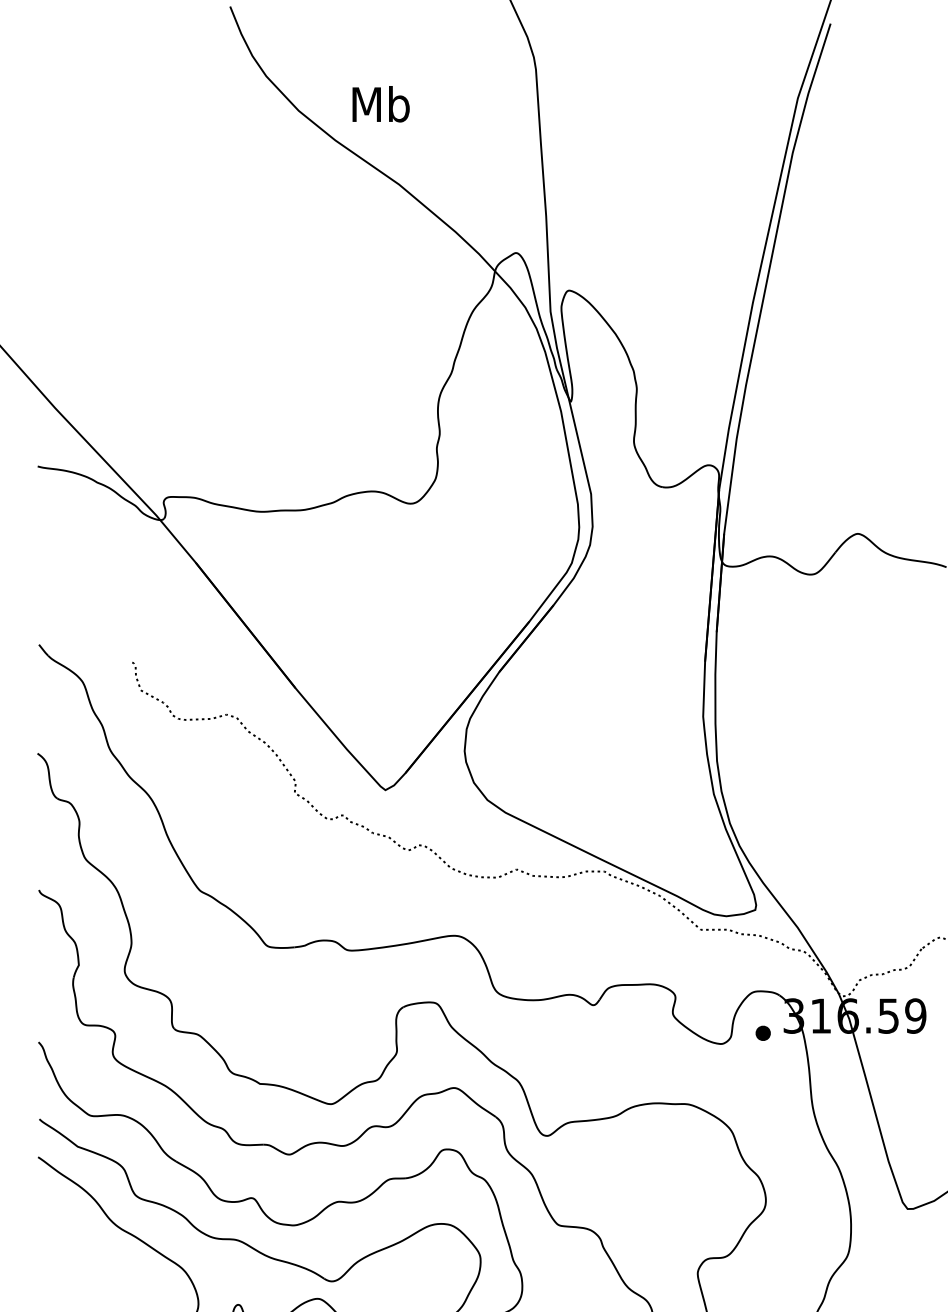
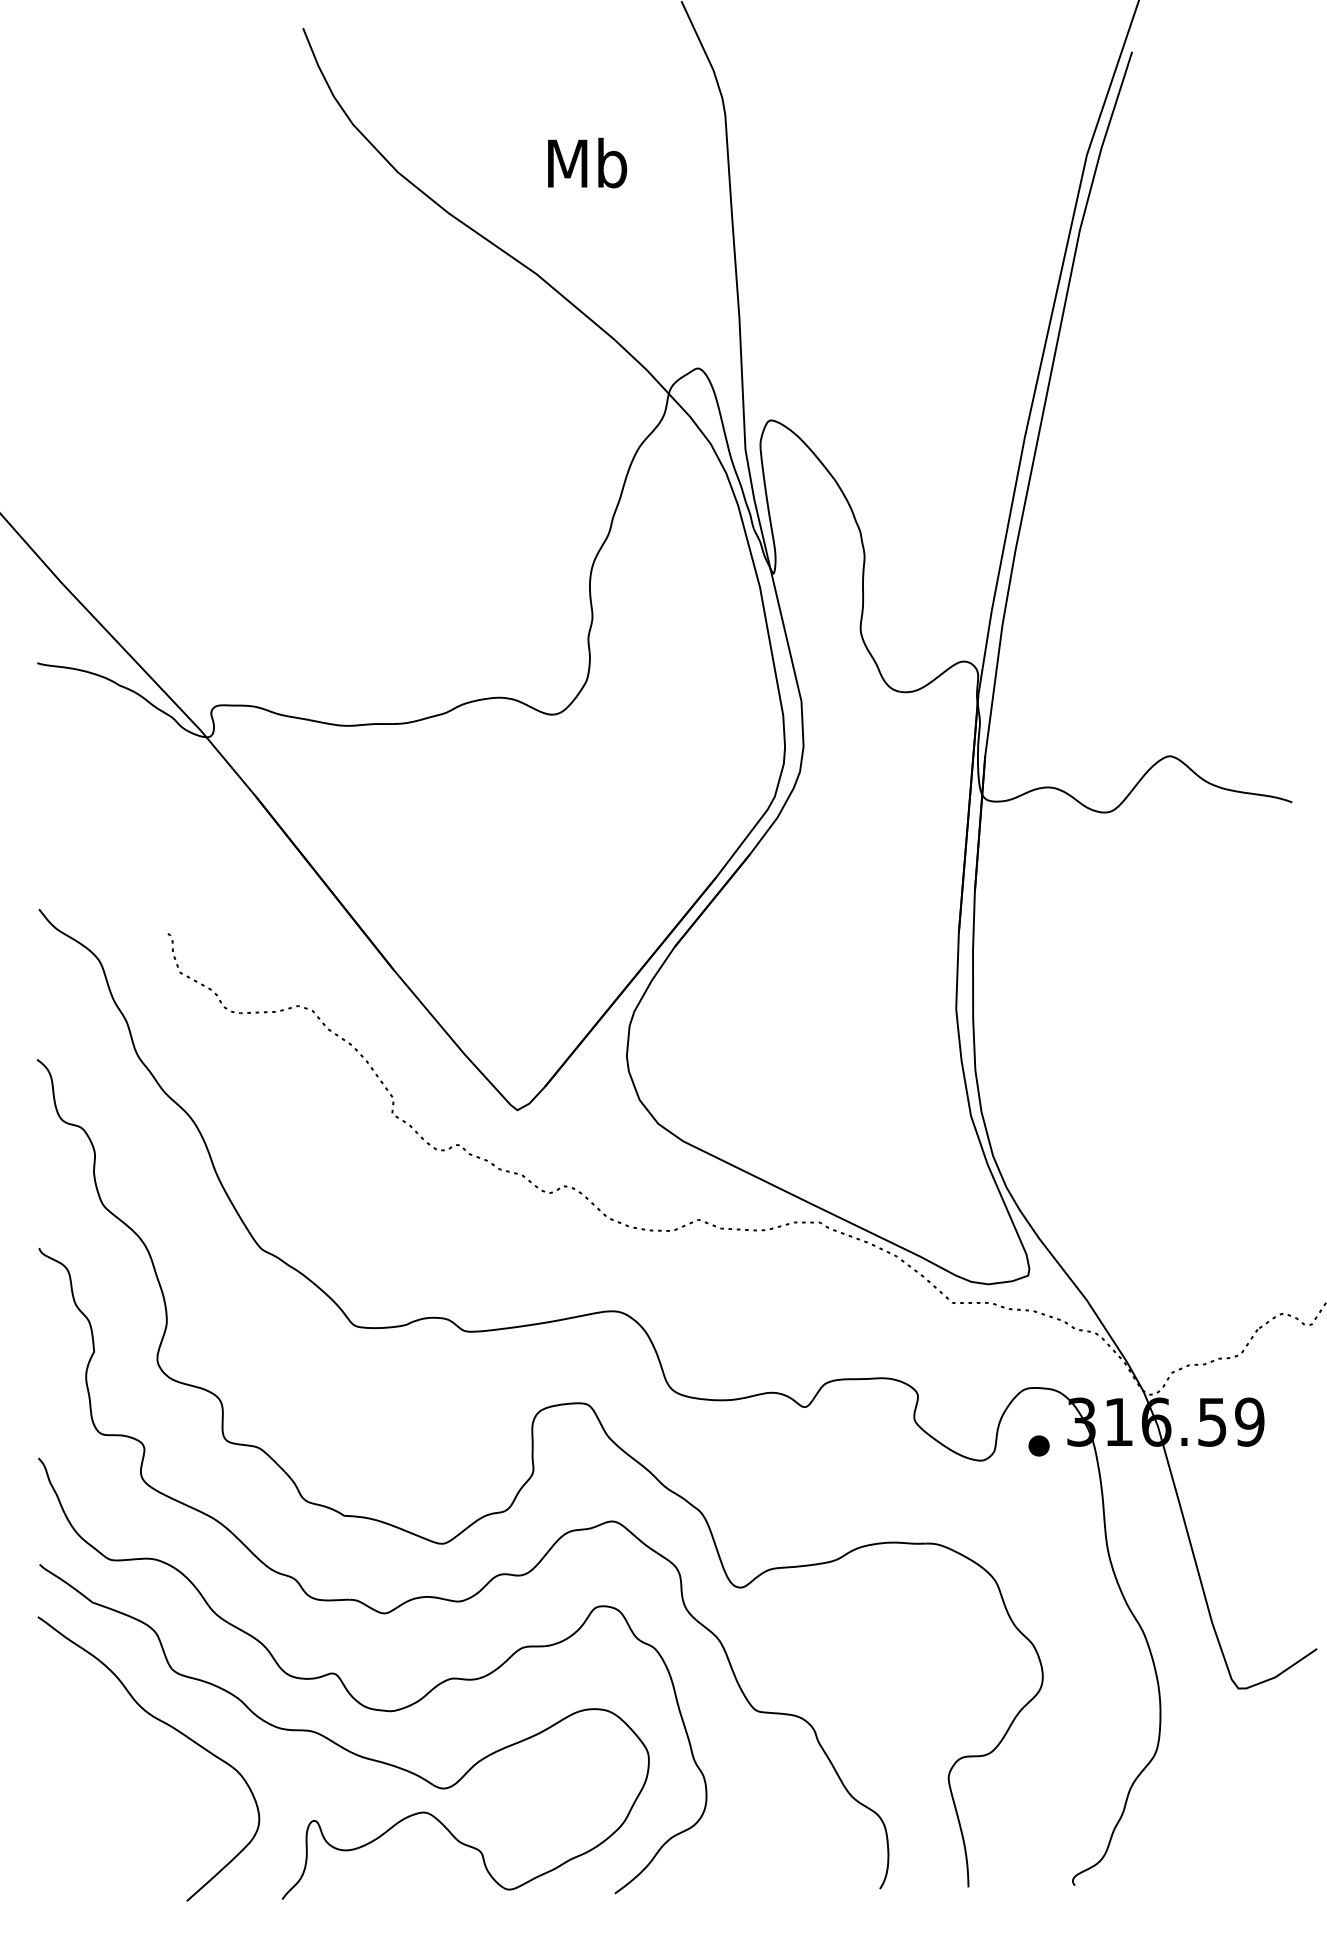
text: (381, 103) -> (587, 162), moved

